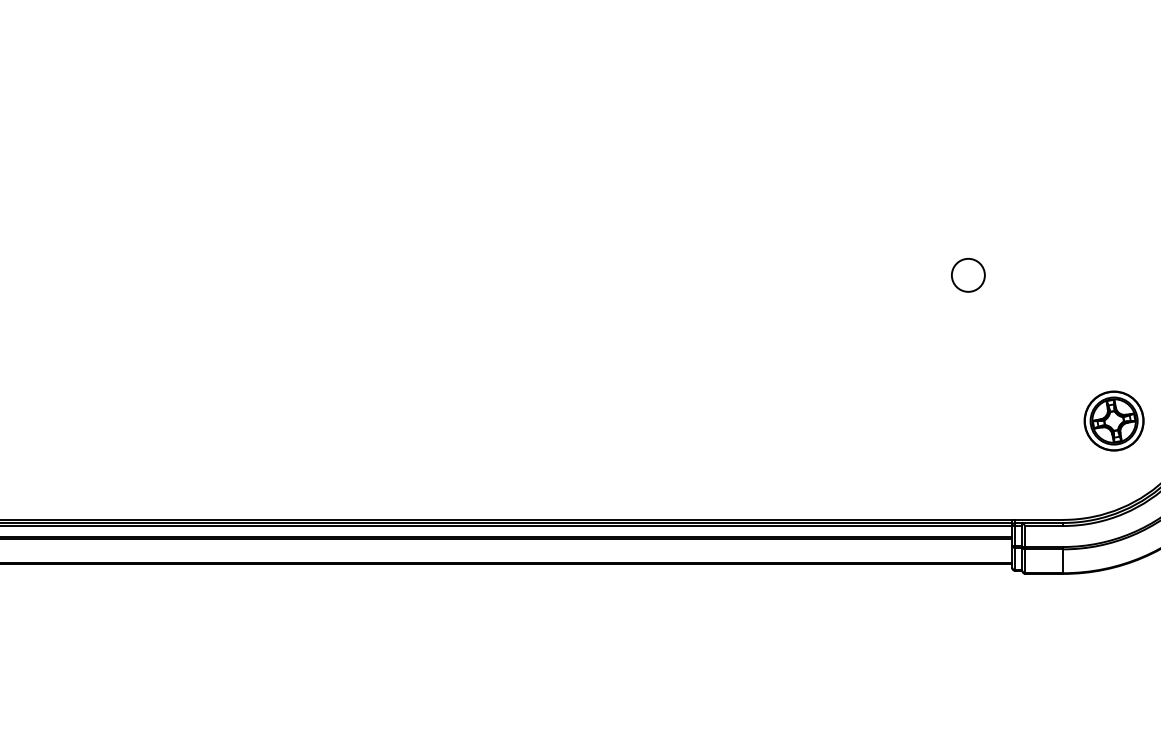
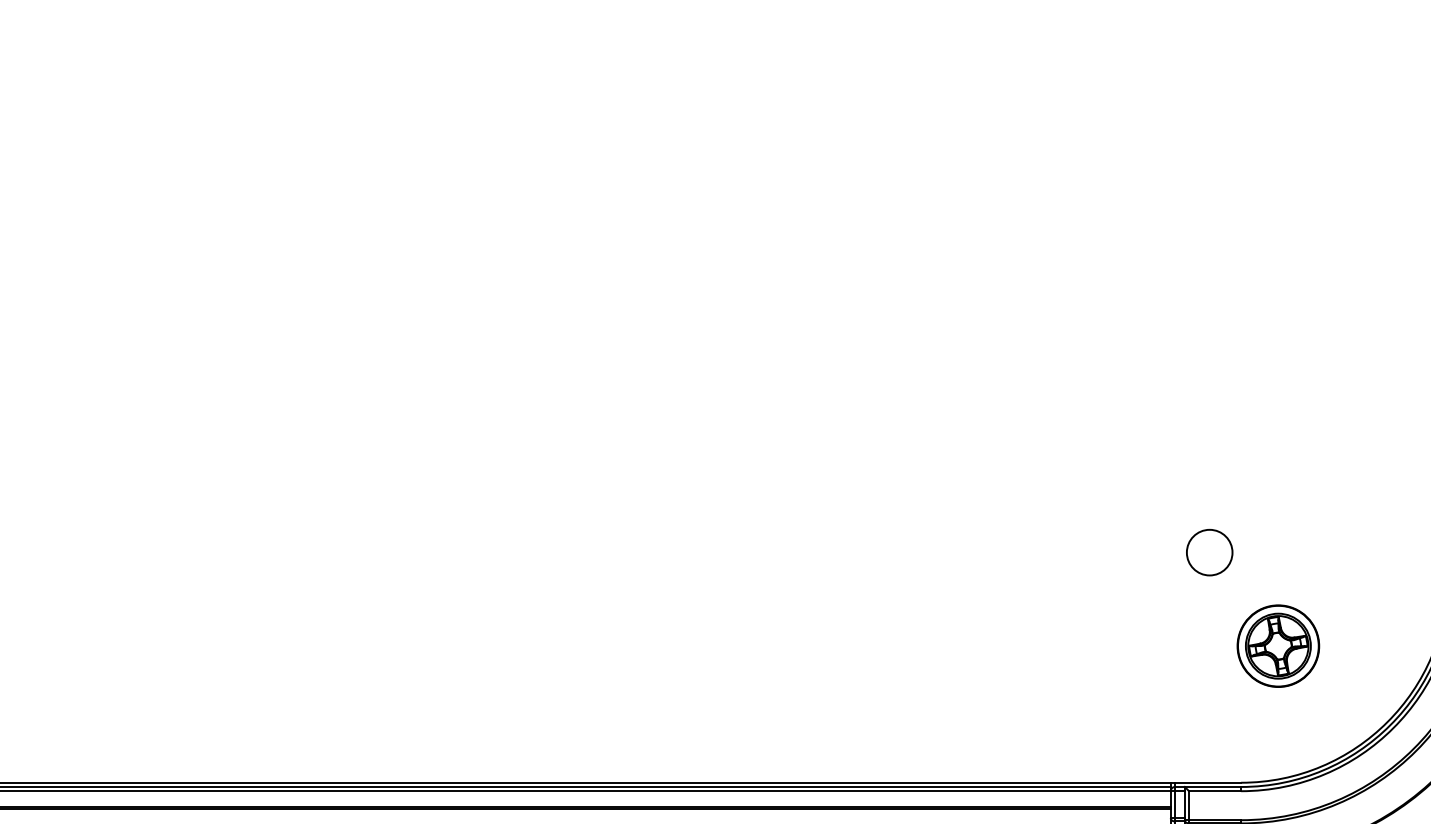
circle: (968, 275) -> (1209, 552), moved
part: (1113, 420) -> (1277, 645), moved

